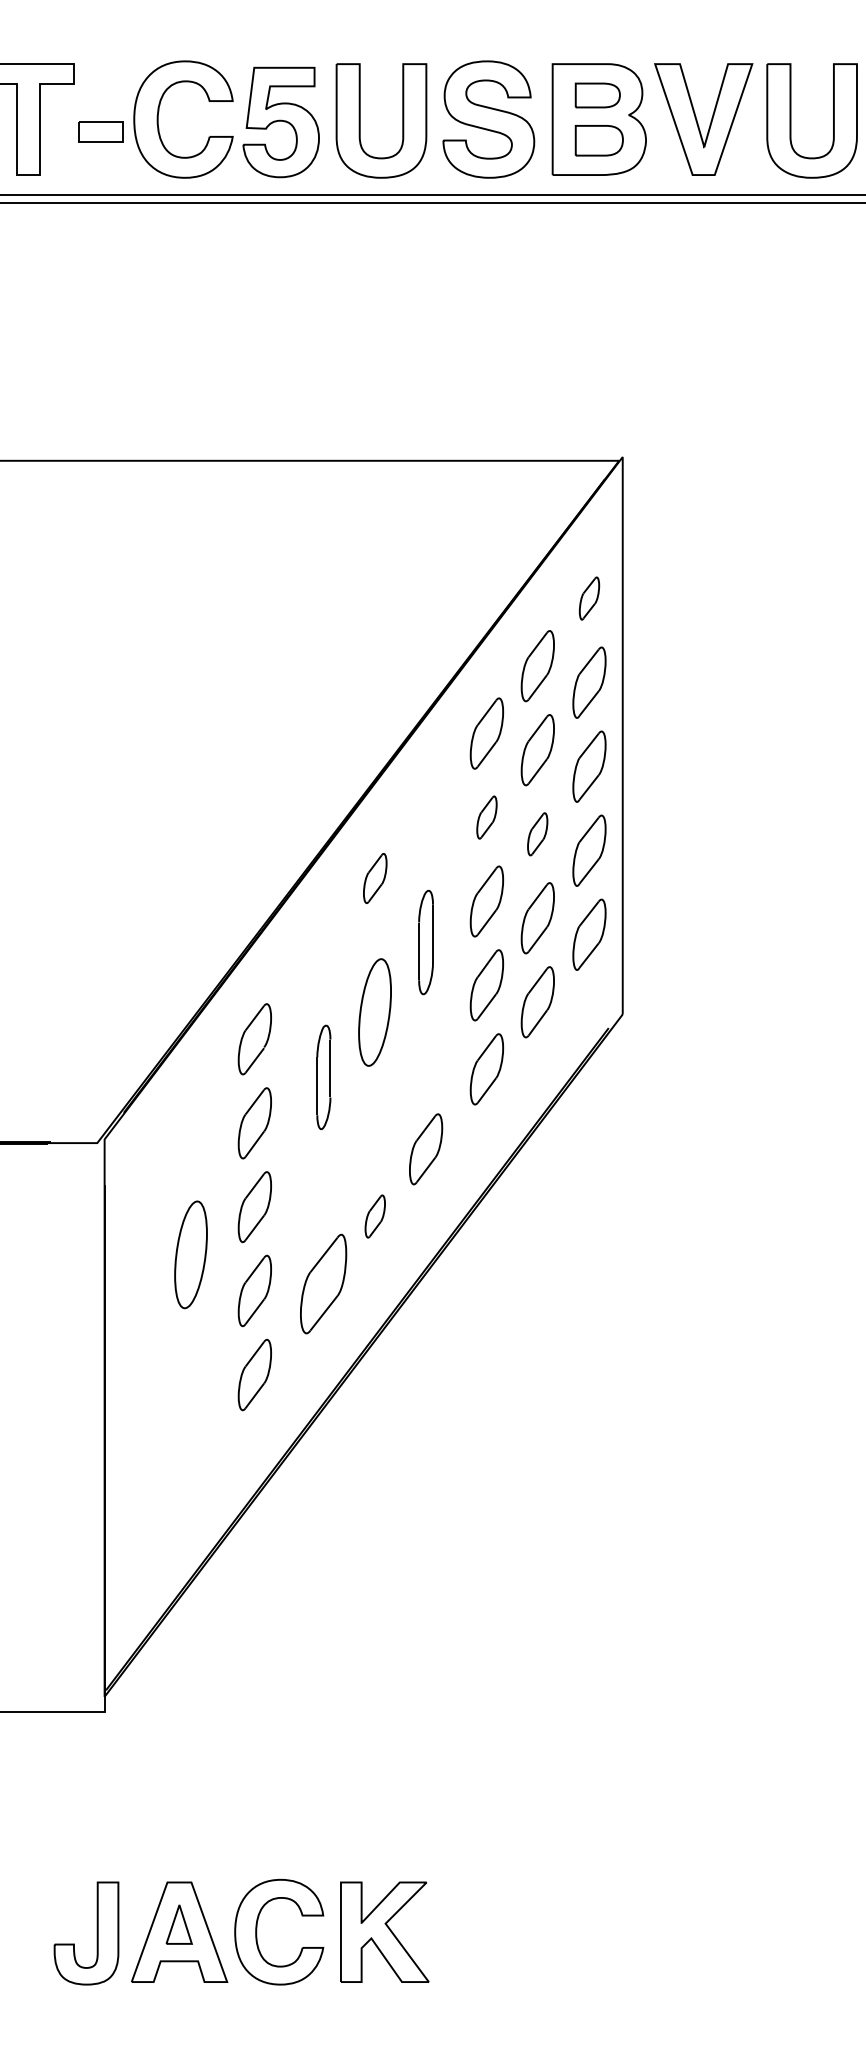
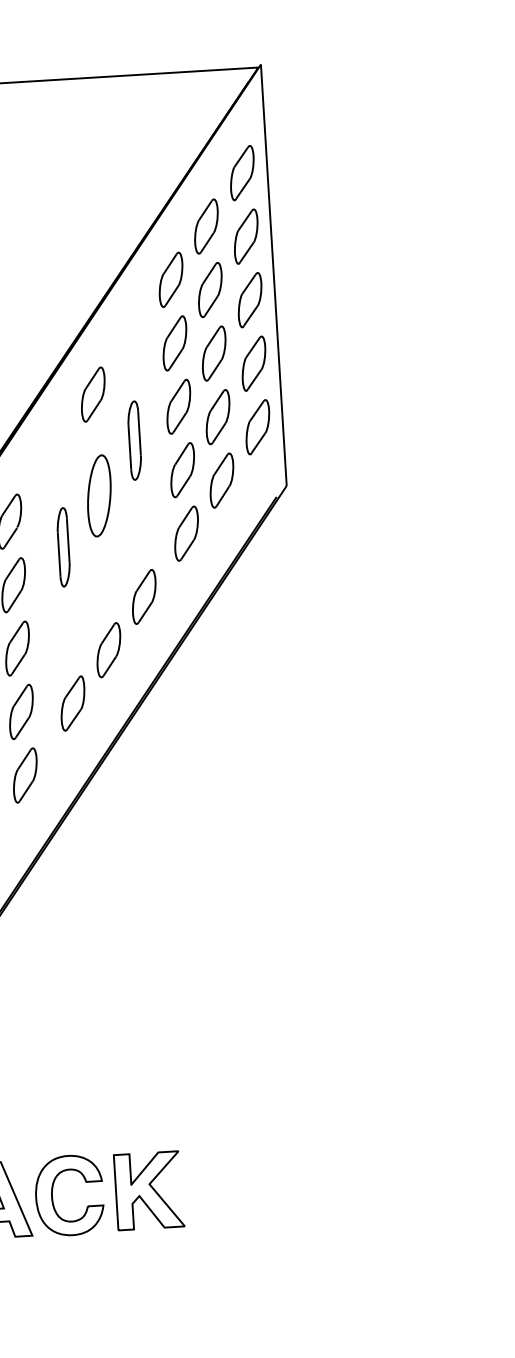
part: (589, 598) -> (242, 173), size x1.67
part: (486, 817) -> (174, 343), size x1.67
part: (537, 834) -> (213, 353), size x1.67
part: (375, 878) -> (93, 394), size x1.43
part: (375, 1216) -> (109, 650), size x1.67
part: (323, 1283) -> (72, 703), size x0.71

